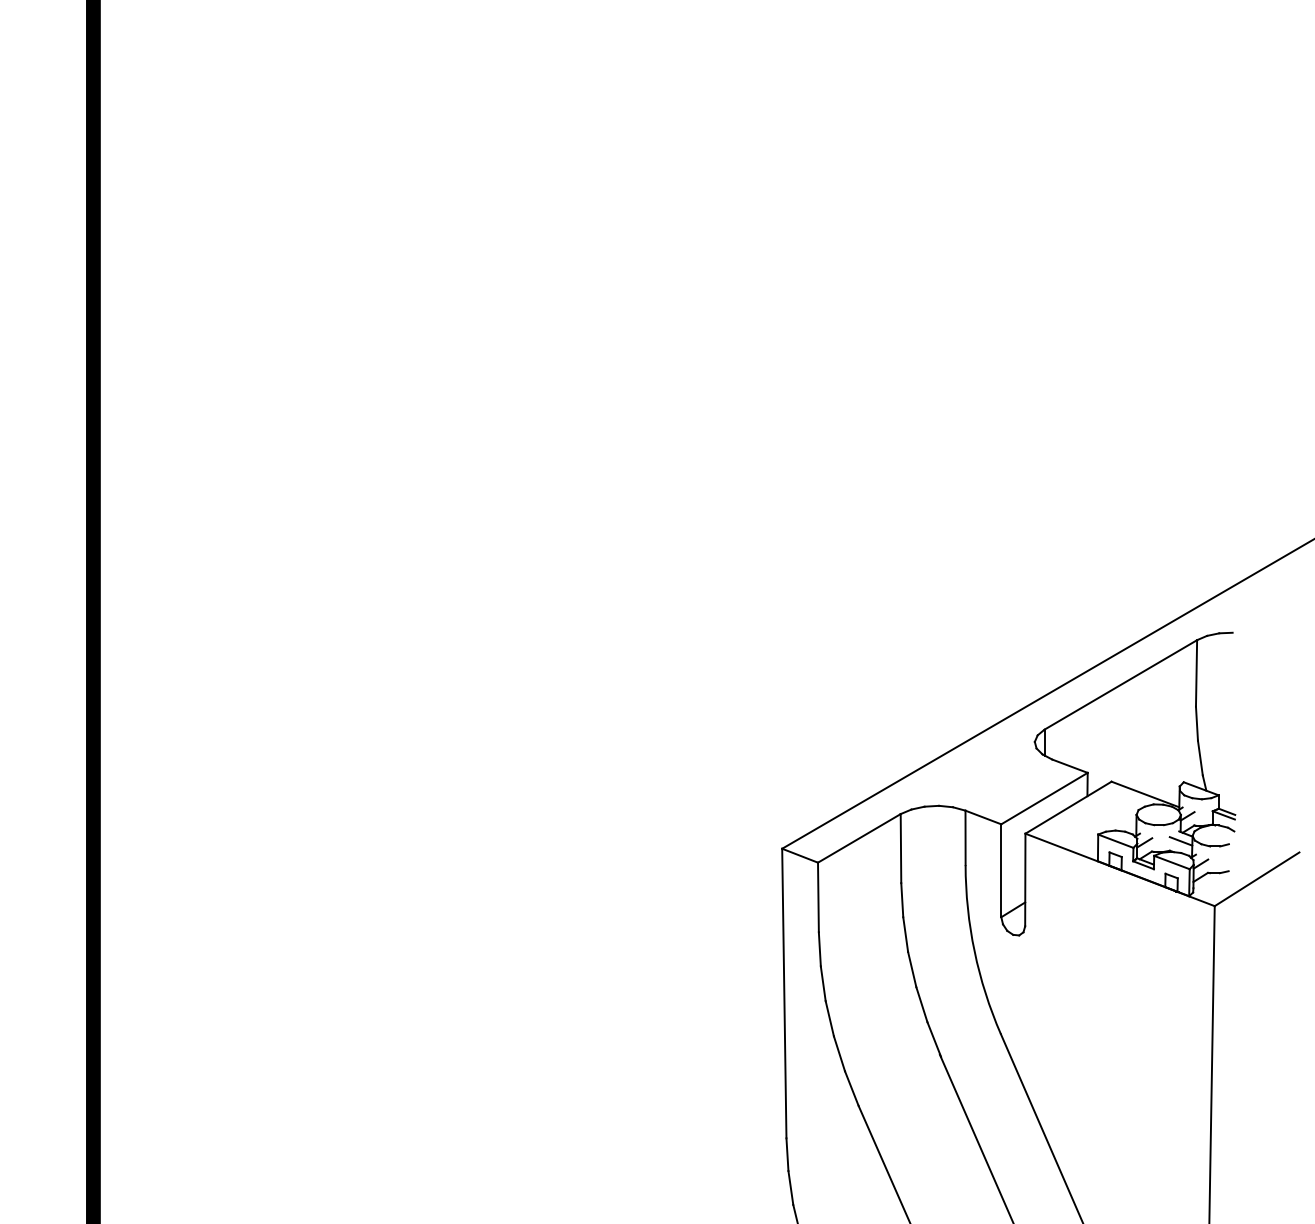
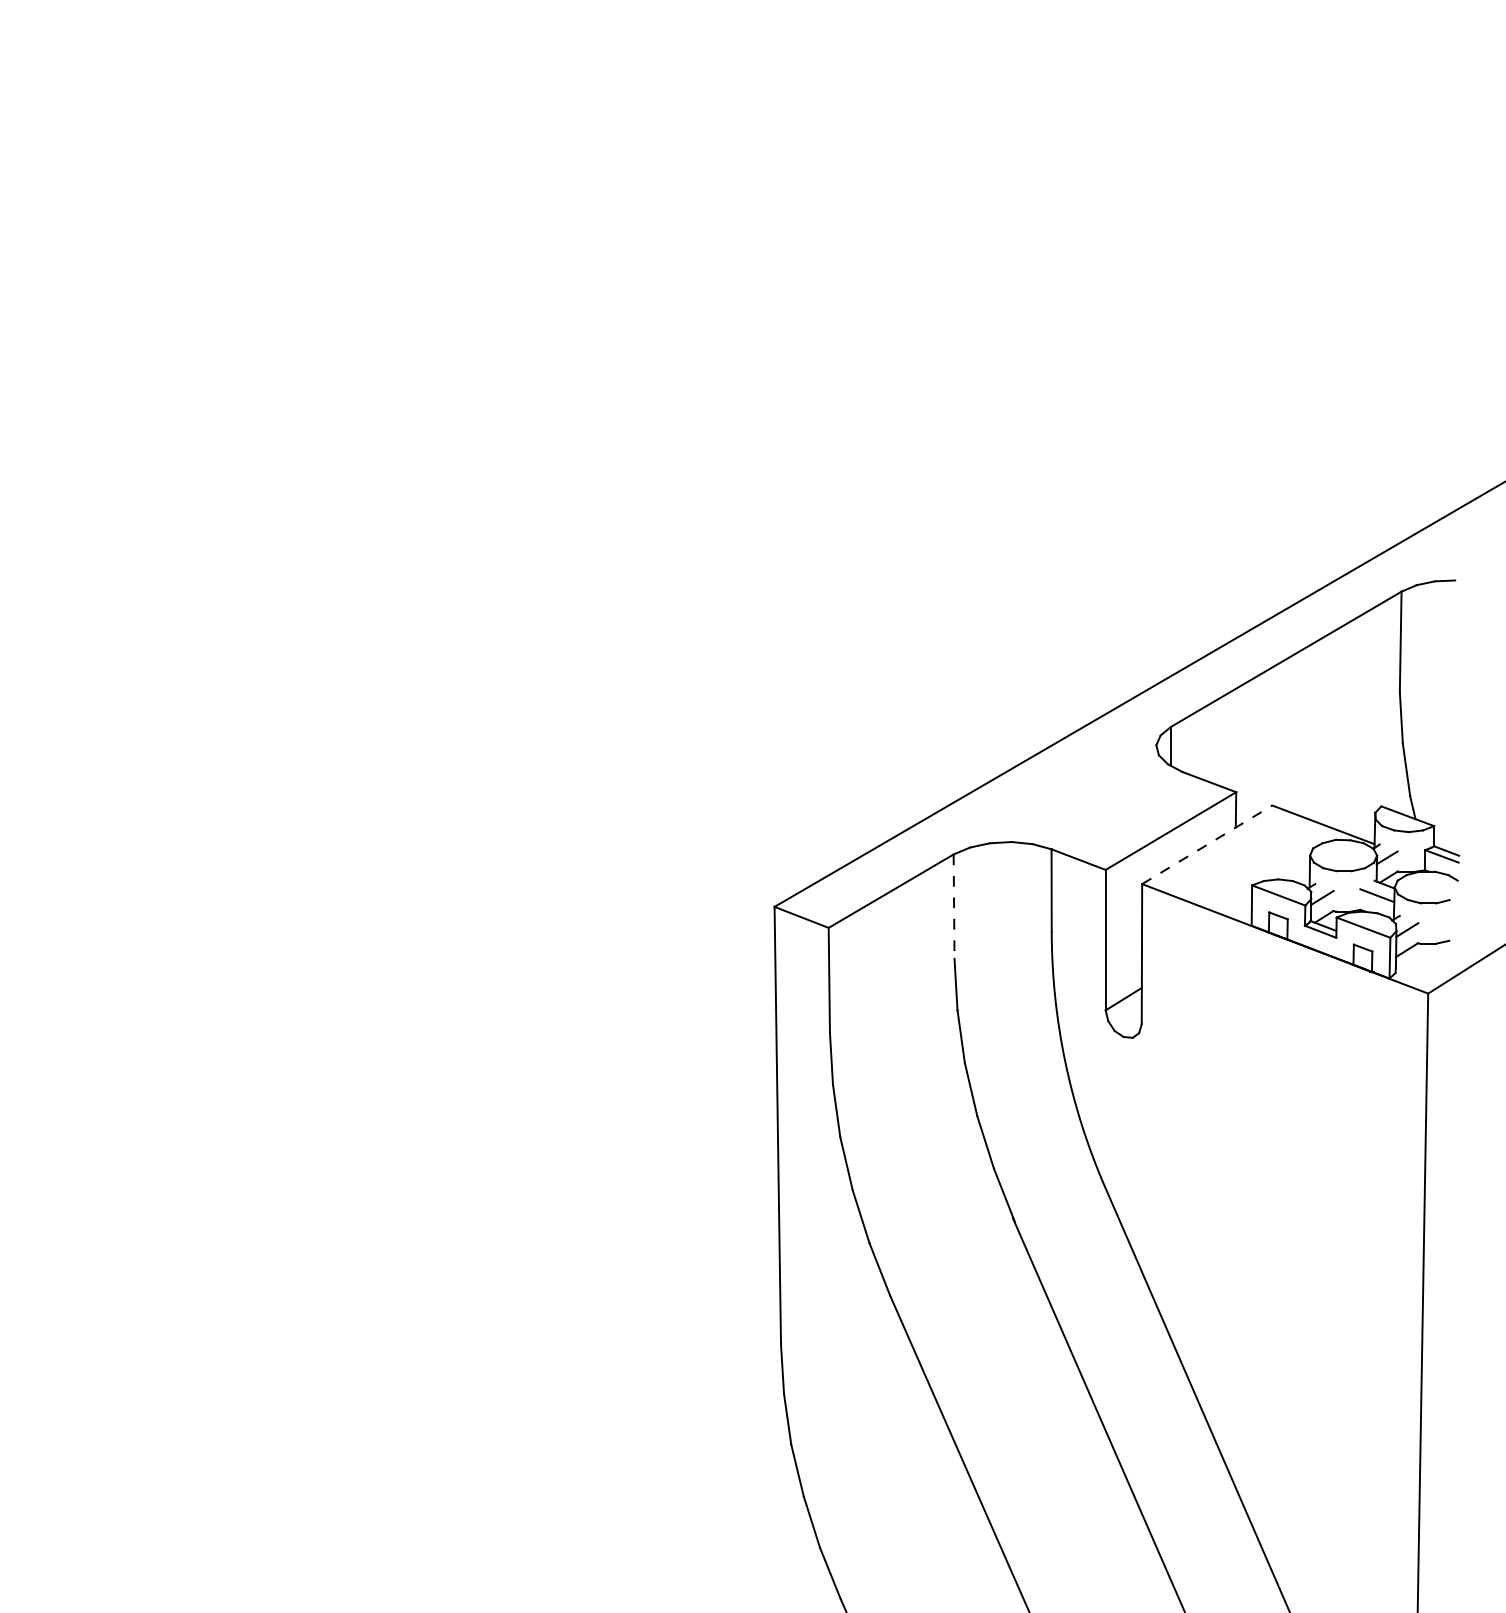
line: (1068, 807) -> (1207, 844), solid -> dashed
line: (900, 848) -> (953, 906), solid -> dashed

